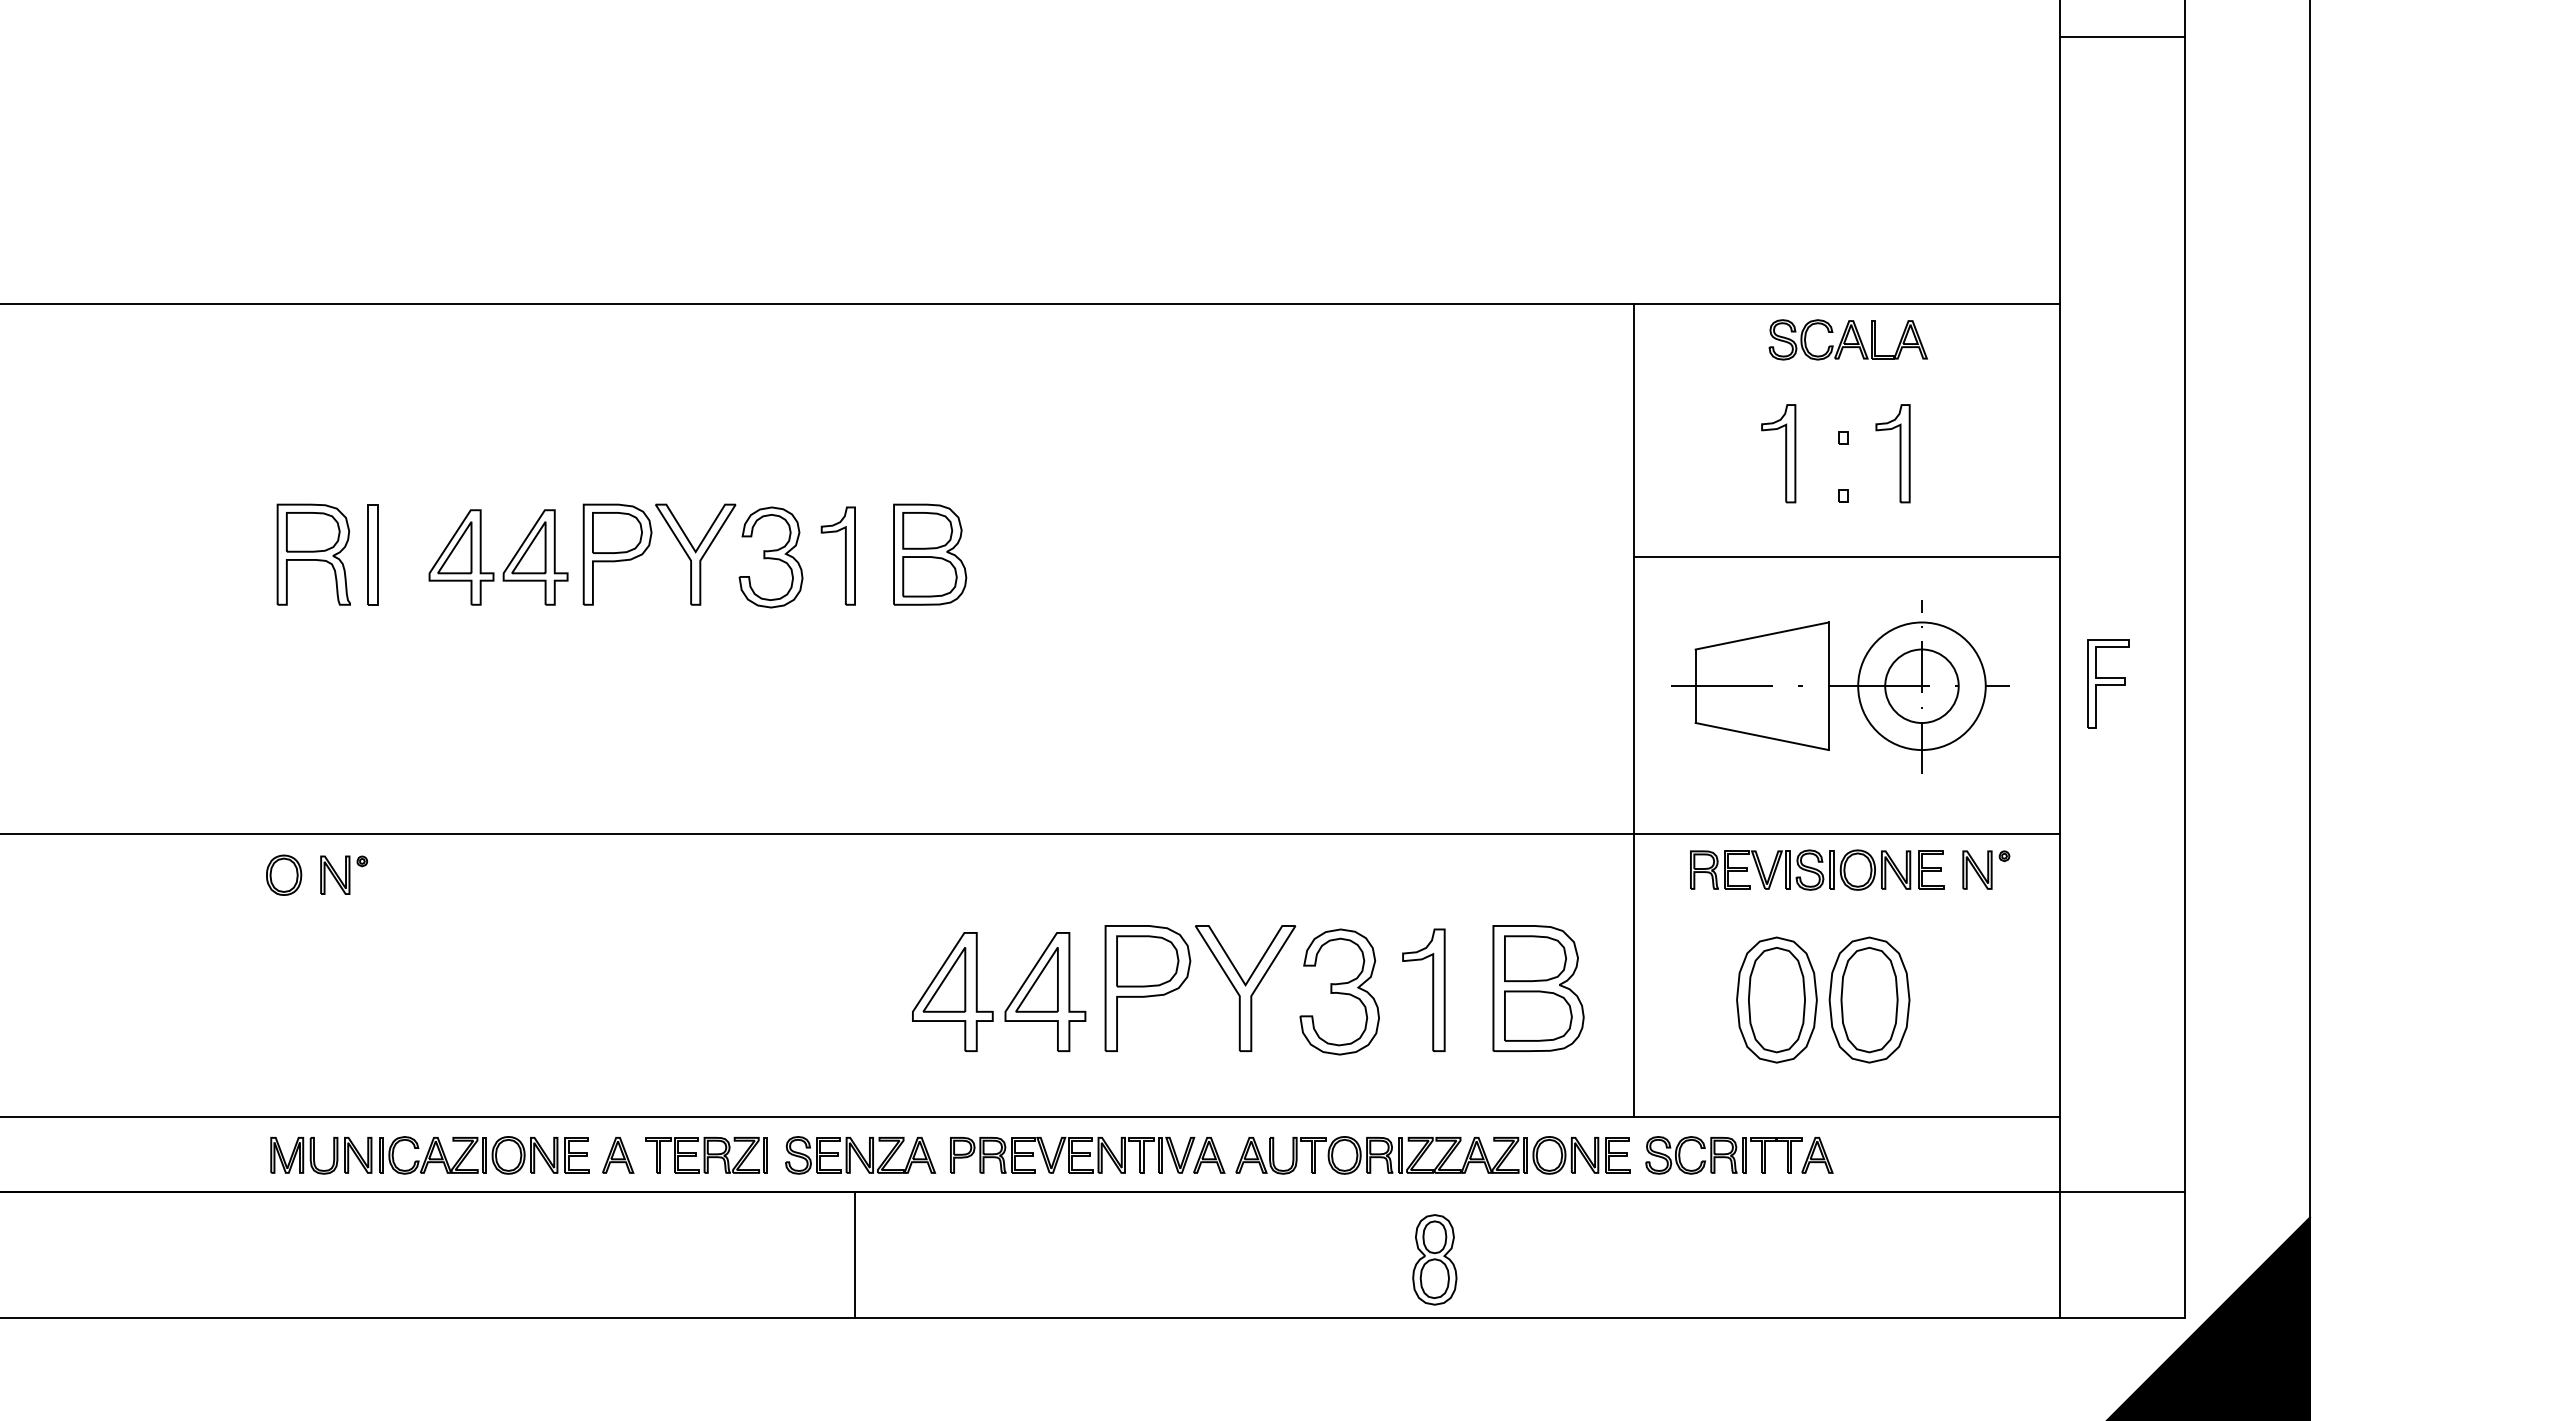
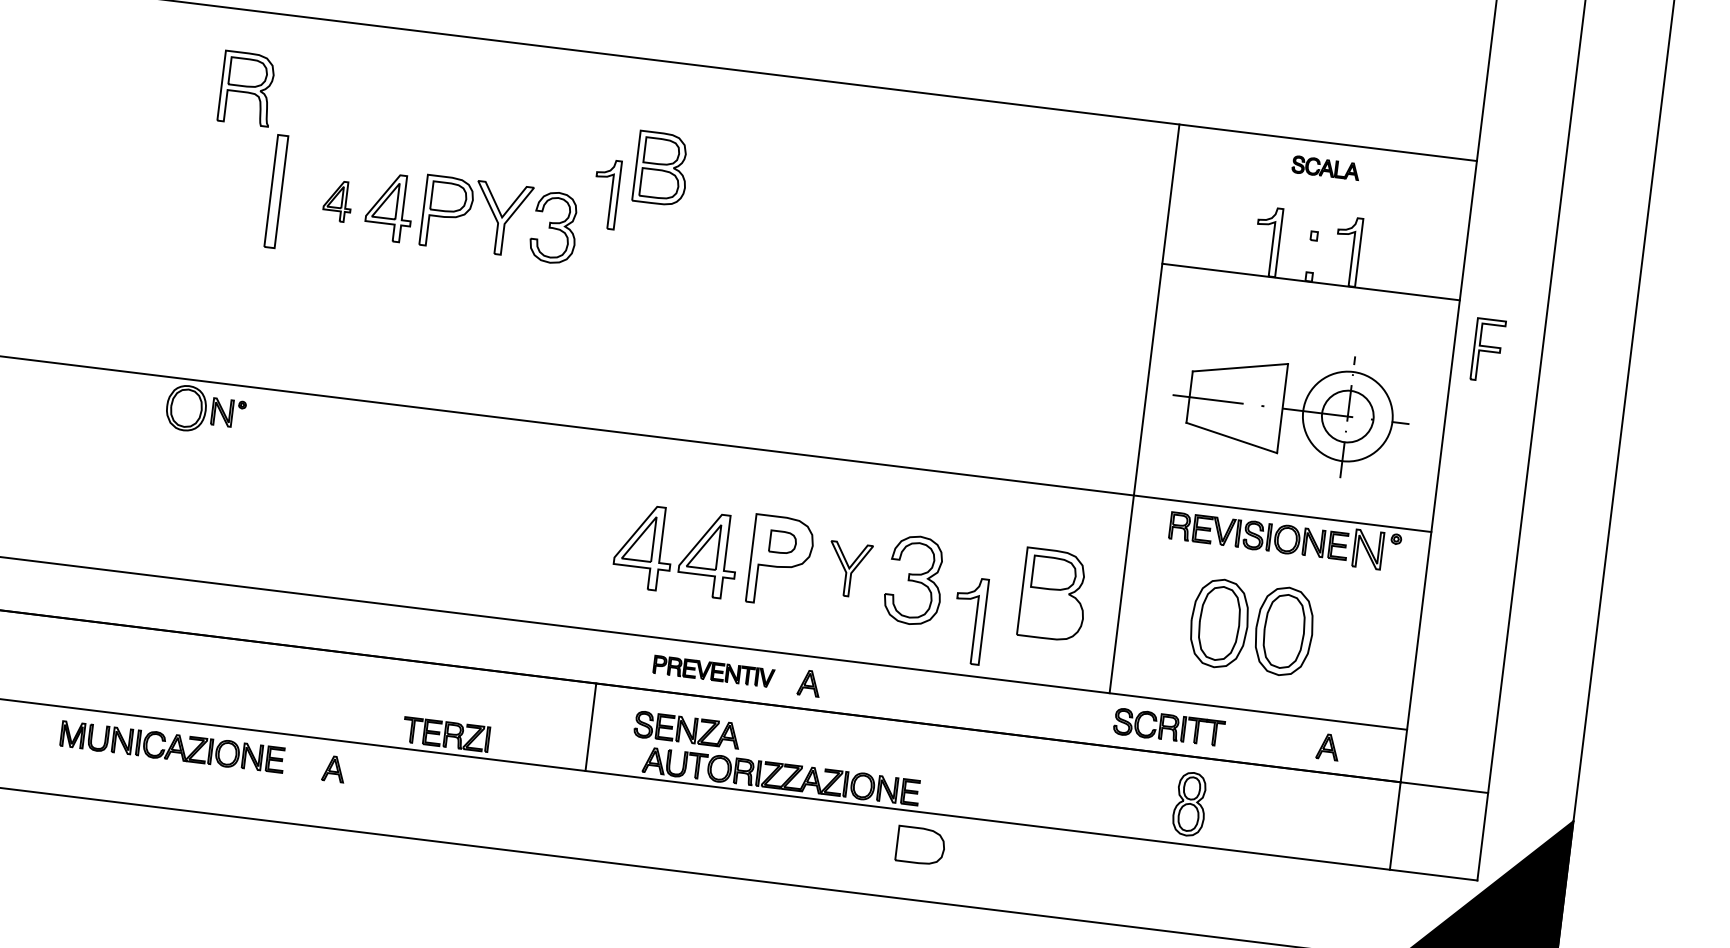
part: (1847, 339) -> (1325, 167), size x0.6
part: (313, 554) -> (246, 88), moved
part: (372, 554) -> (275, 191), size x1.6
part: (930, 554) -> (661, 168), moved
part: (845, 555) -> (611, 194), moved
part: (461, 557) -> (337, 201), size x0.6
line: (1846, 557) -> (1310, 282), moved
part: (2108, 683) -> (1488, 350), moved
part: (1986, 869) -> (1377, 550), size x1.4
part: (284, 874) -> (186, 407), size x1.6
part: (1147, 961) -> (782, 542), size x0.6
part: (1245, 988) -> (848, 569), size x0.6
part: (1432, 989) -> (975, 620), moved
part: (1538, 1015) -> (920, 845), moved
part: (1425, 1152) -> (776, 773), moved
part: (429, 1155) -> (172, 747), moved
part: (618, 1155) -> (334, 769), moved
part: (706, 1155) -> (446, 734), moved
part: (860, 1155) -> (687, 730), moved
part: (1072, 1155) -> (713, 671), size x0.7
part: (1817, 1155) -> (1328, 747), moved
line: (855, 1254) -> (591, 726), moved
part: (1434, 1259) -> (1189, 803), moved

